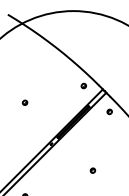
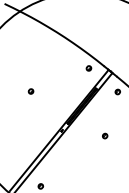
part: (92, 170) -> (104, 135), moved

